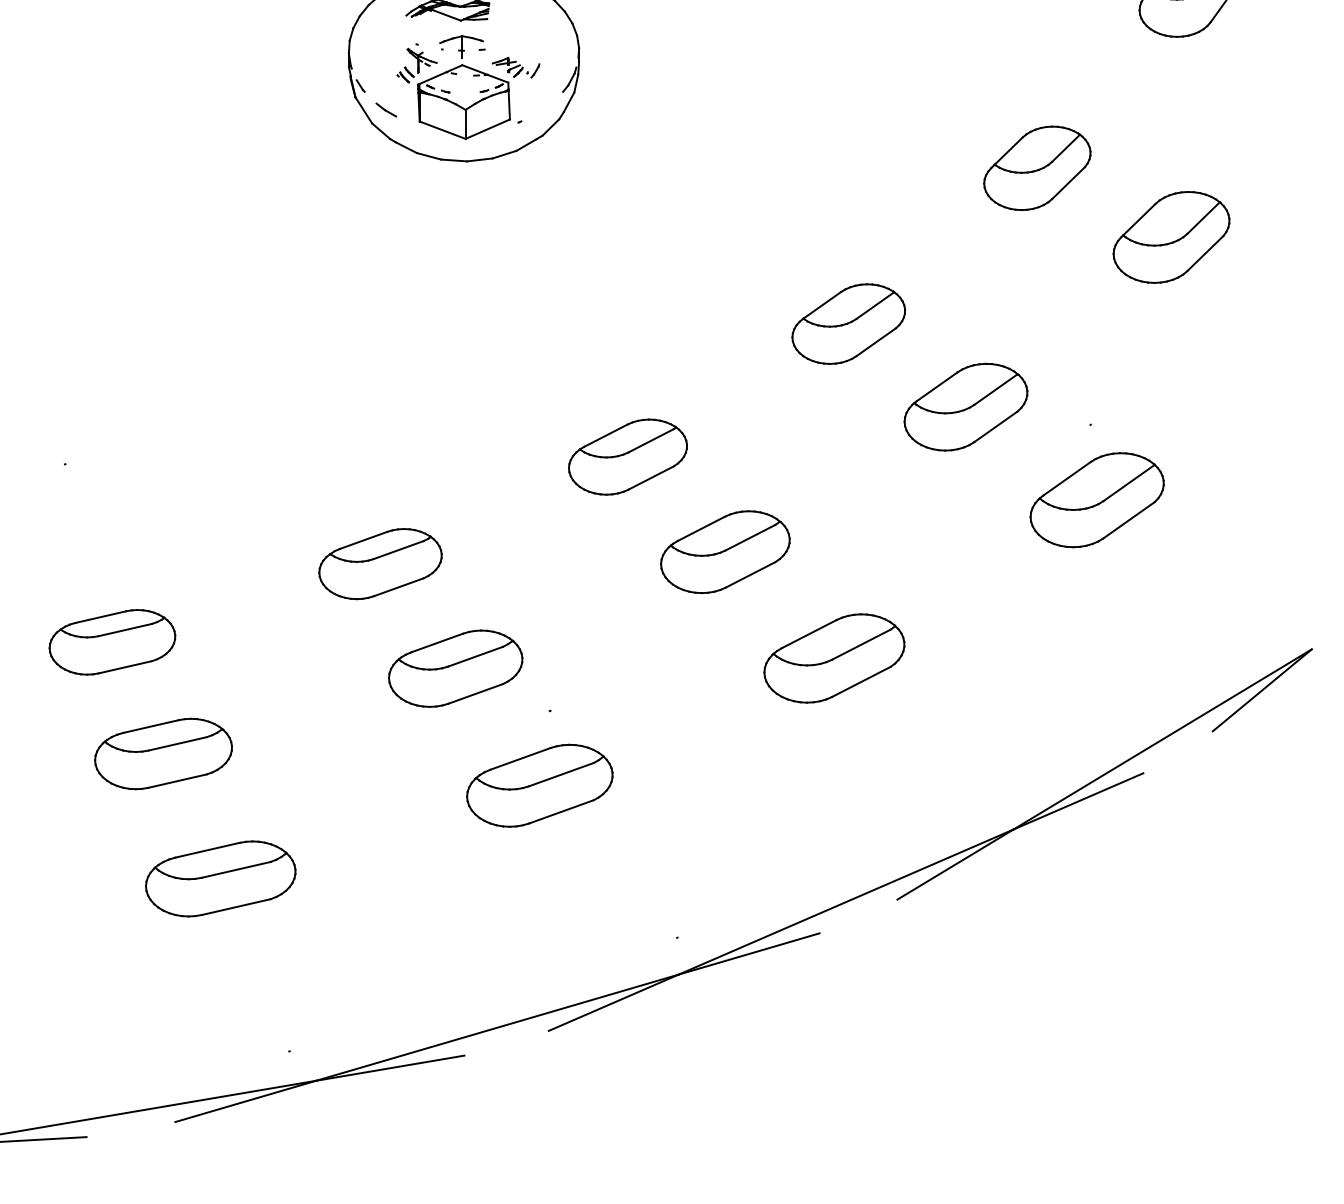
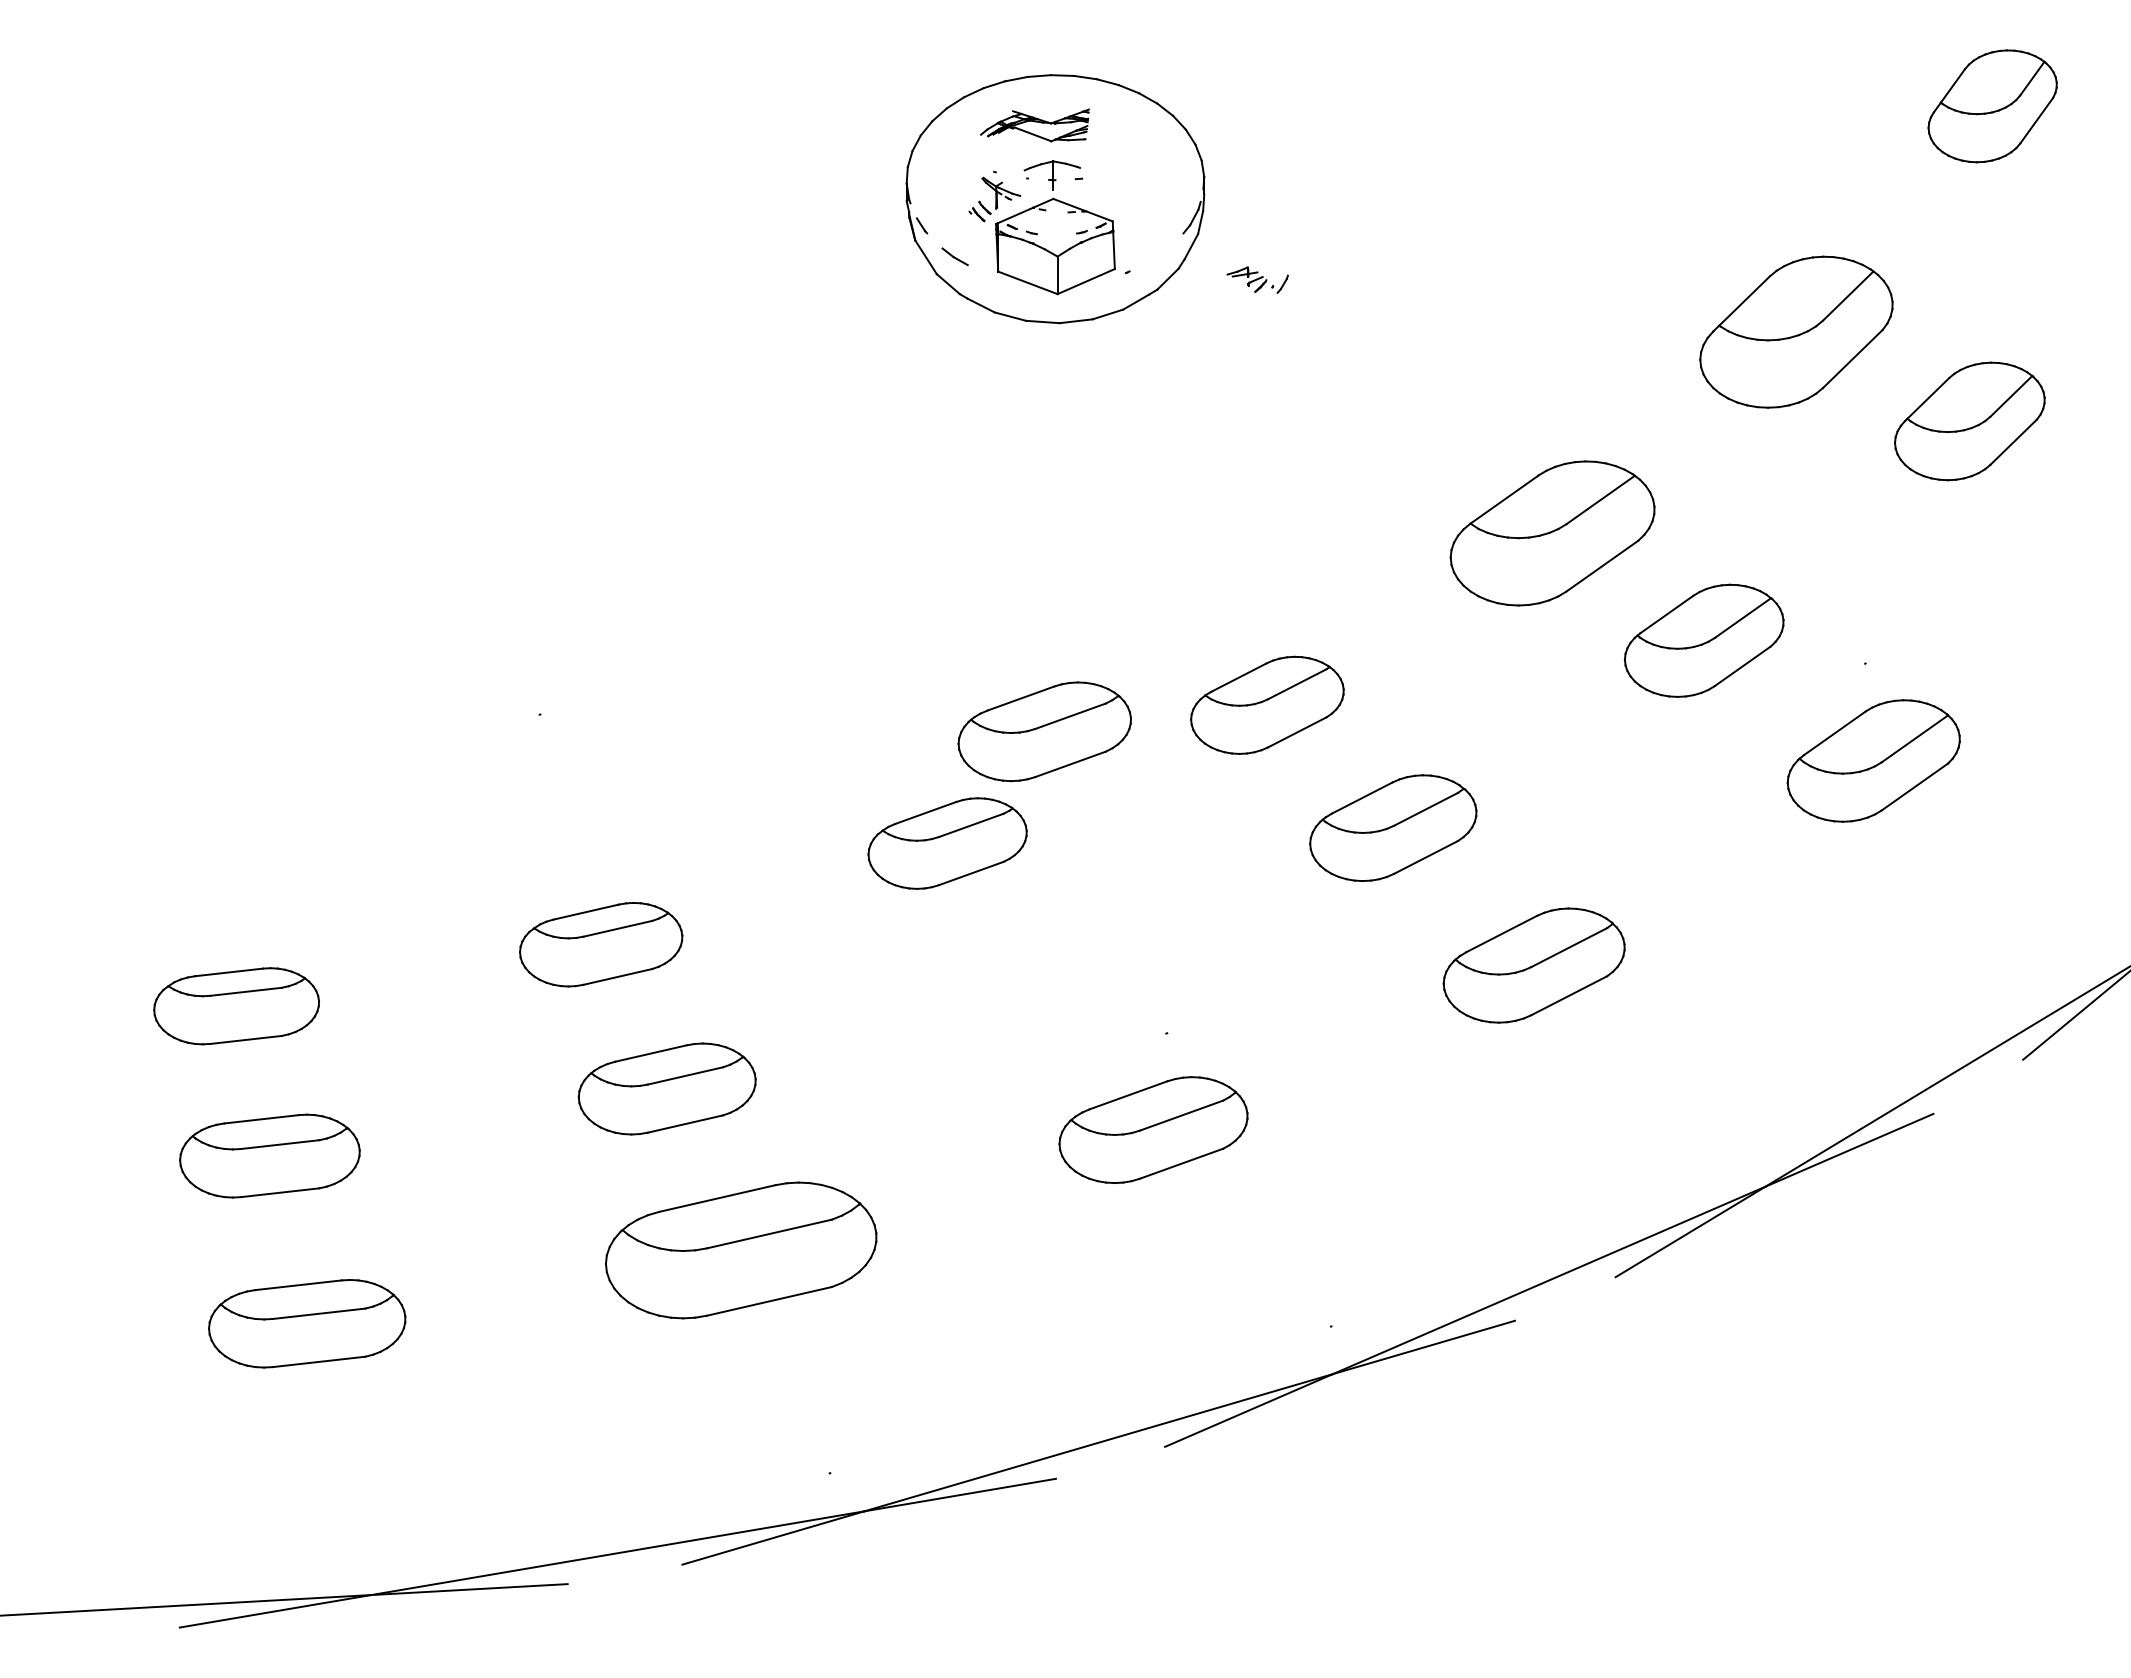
part: (515, 67) -> (1257, 279), moved
part: (1037, 167) -> (1796, 331), size x1.4
part: (848, 324) -> (1552, 533), size x1.4
part: (455, 668) -> (1044, 731), moved
part: (220, 878) -> (740, 1250), size x1.4

